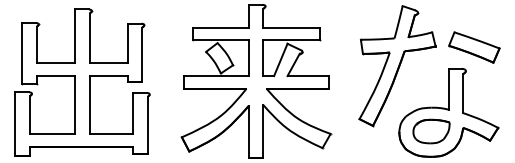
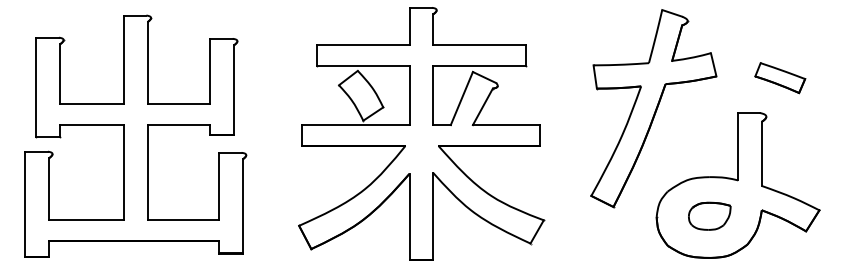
part: (474, 47) -> (780, 78), size x0.6
part: (431, 131) -> (709, 216), size x0.7

